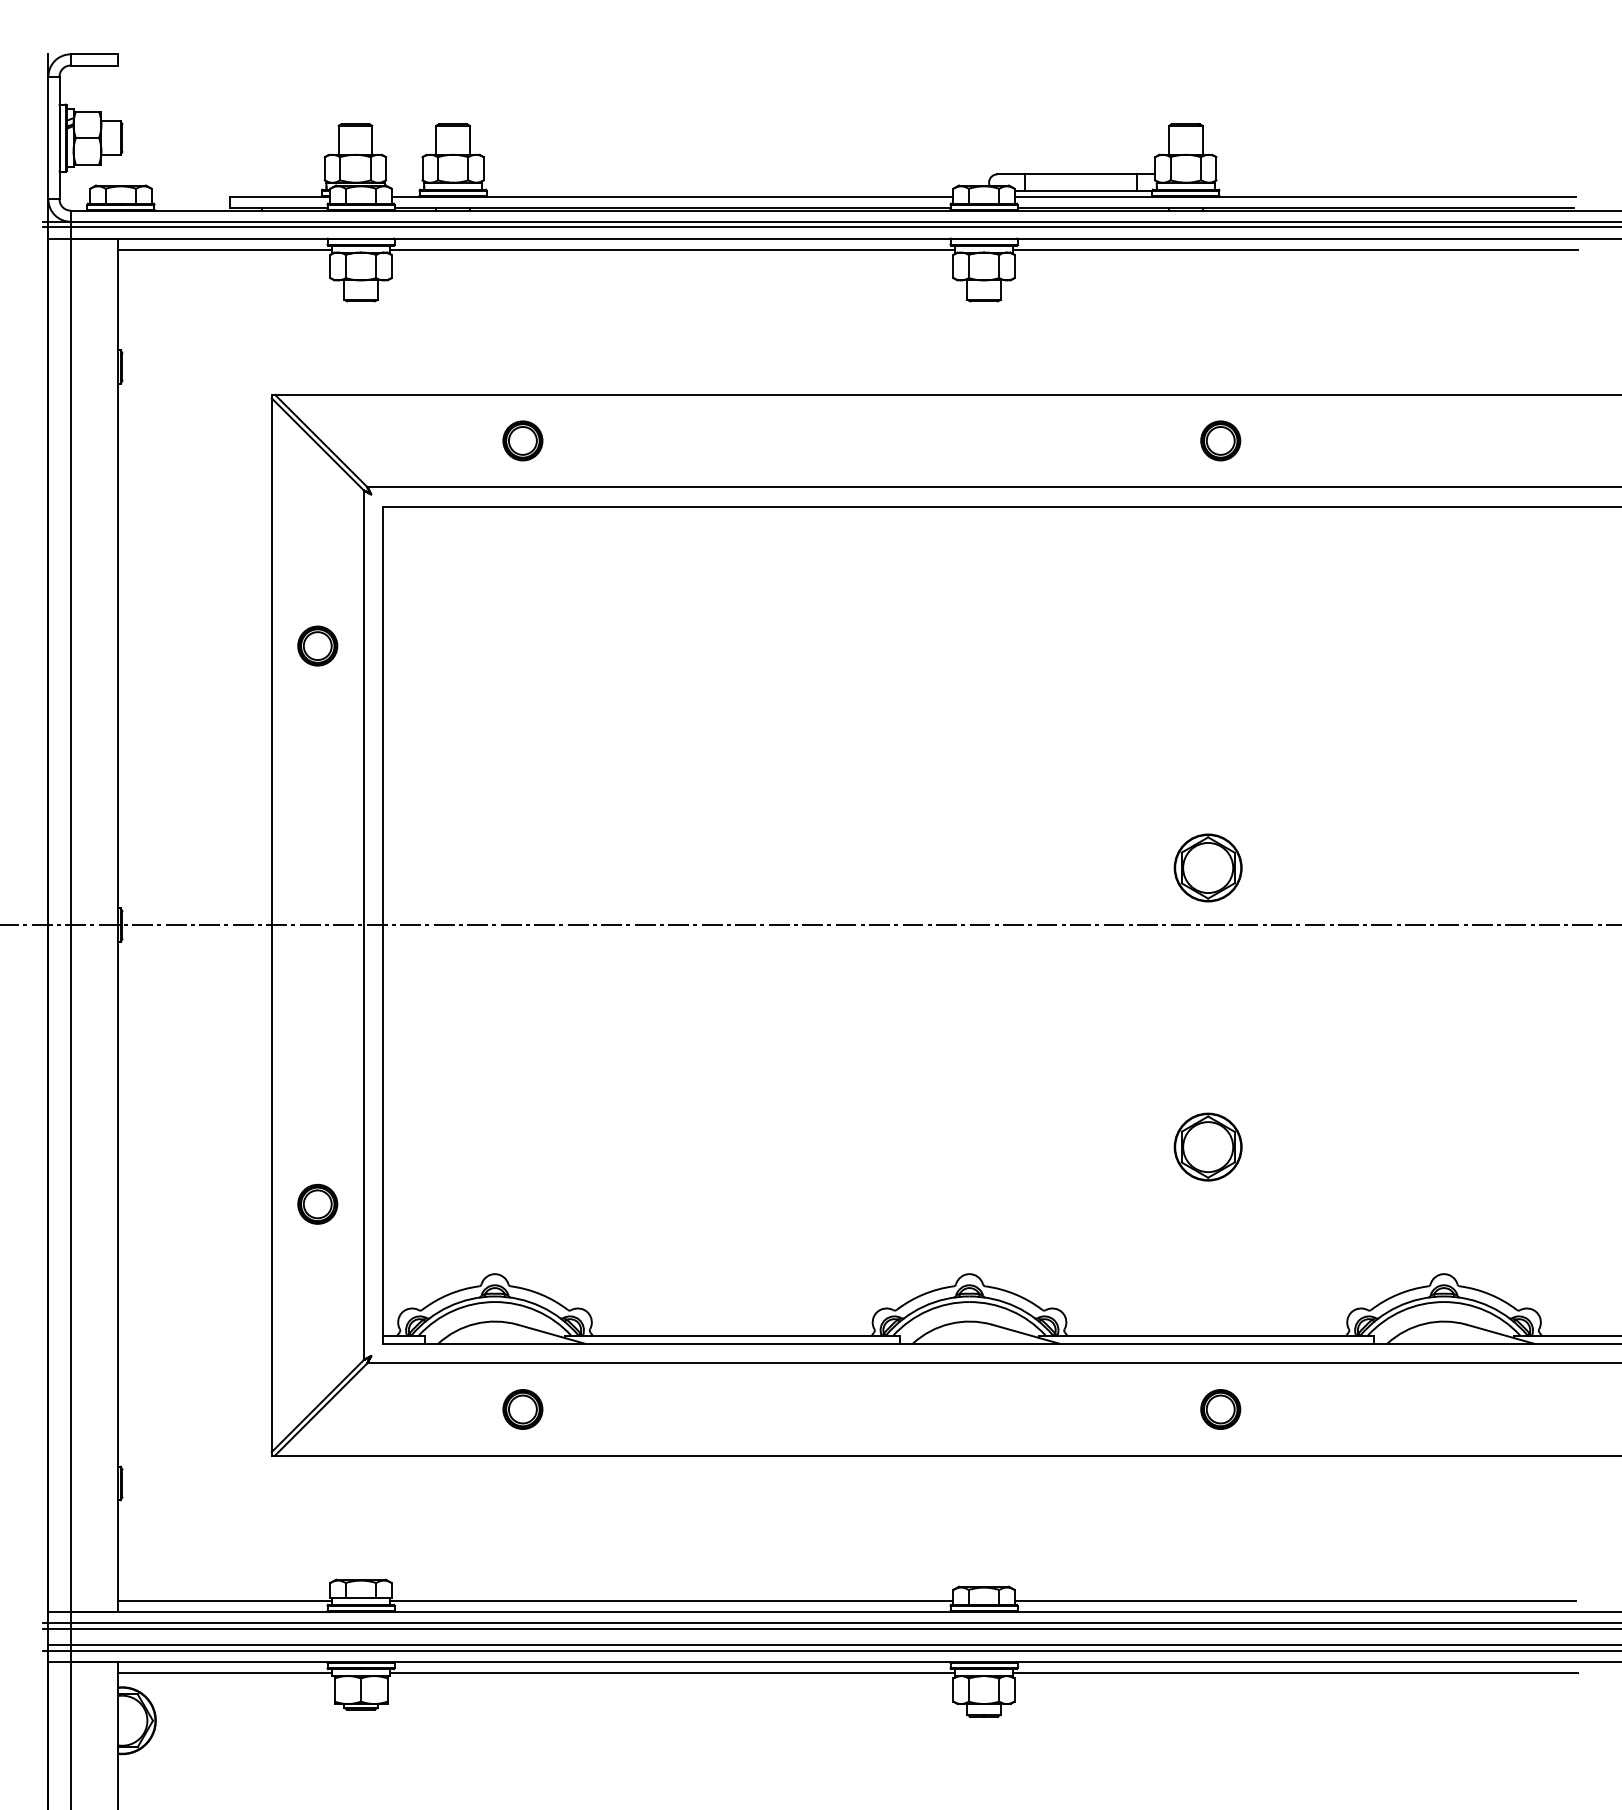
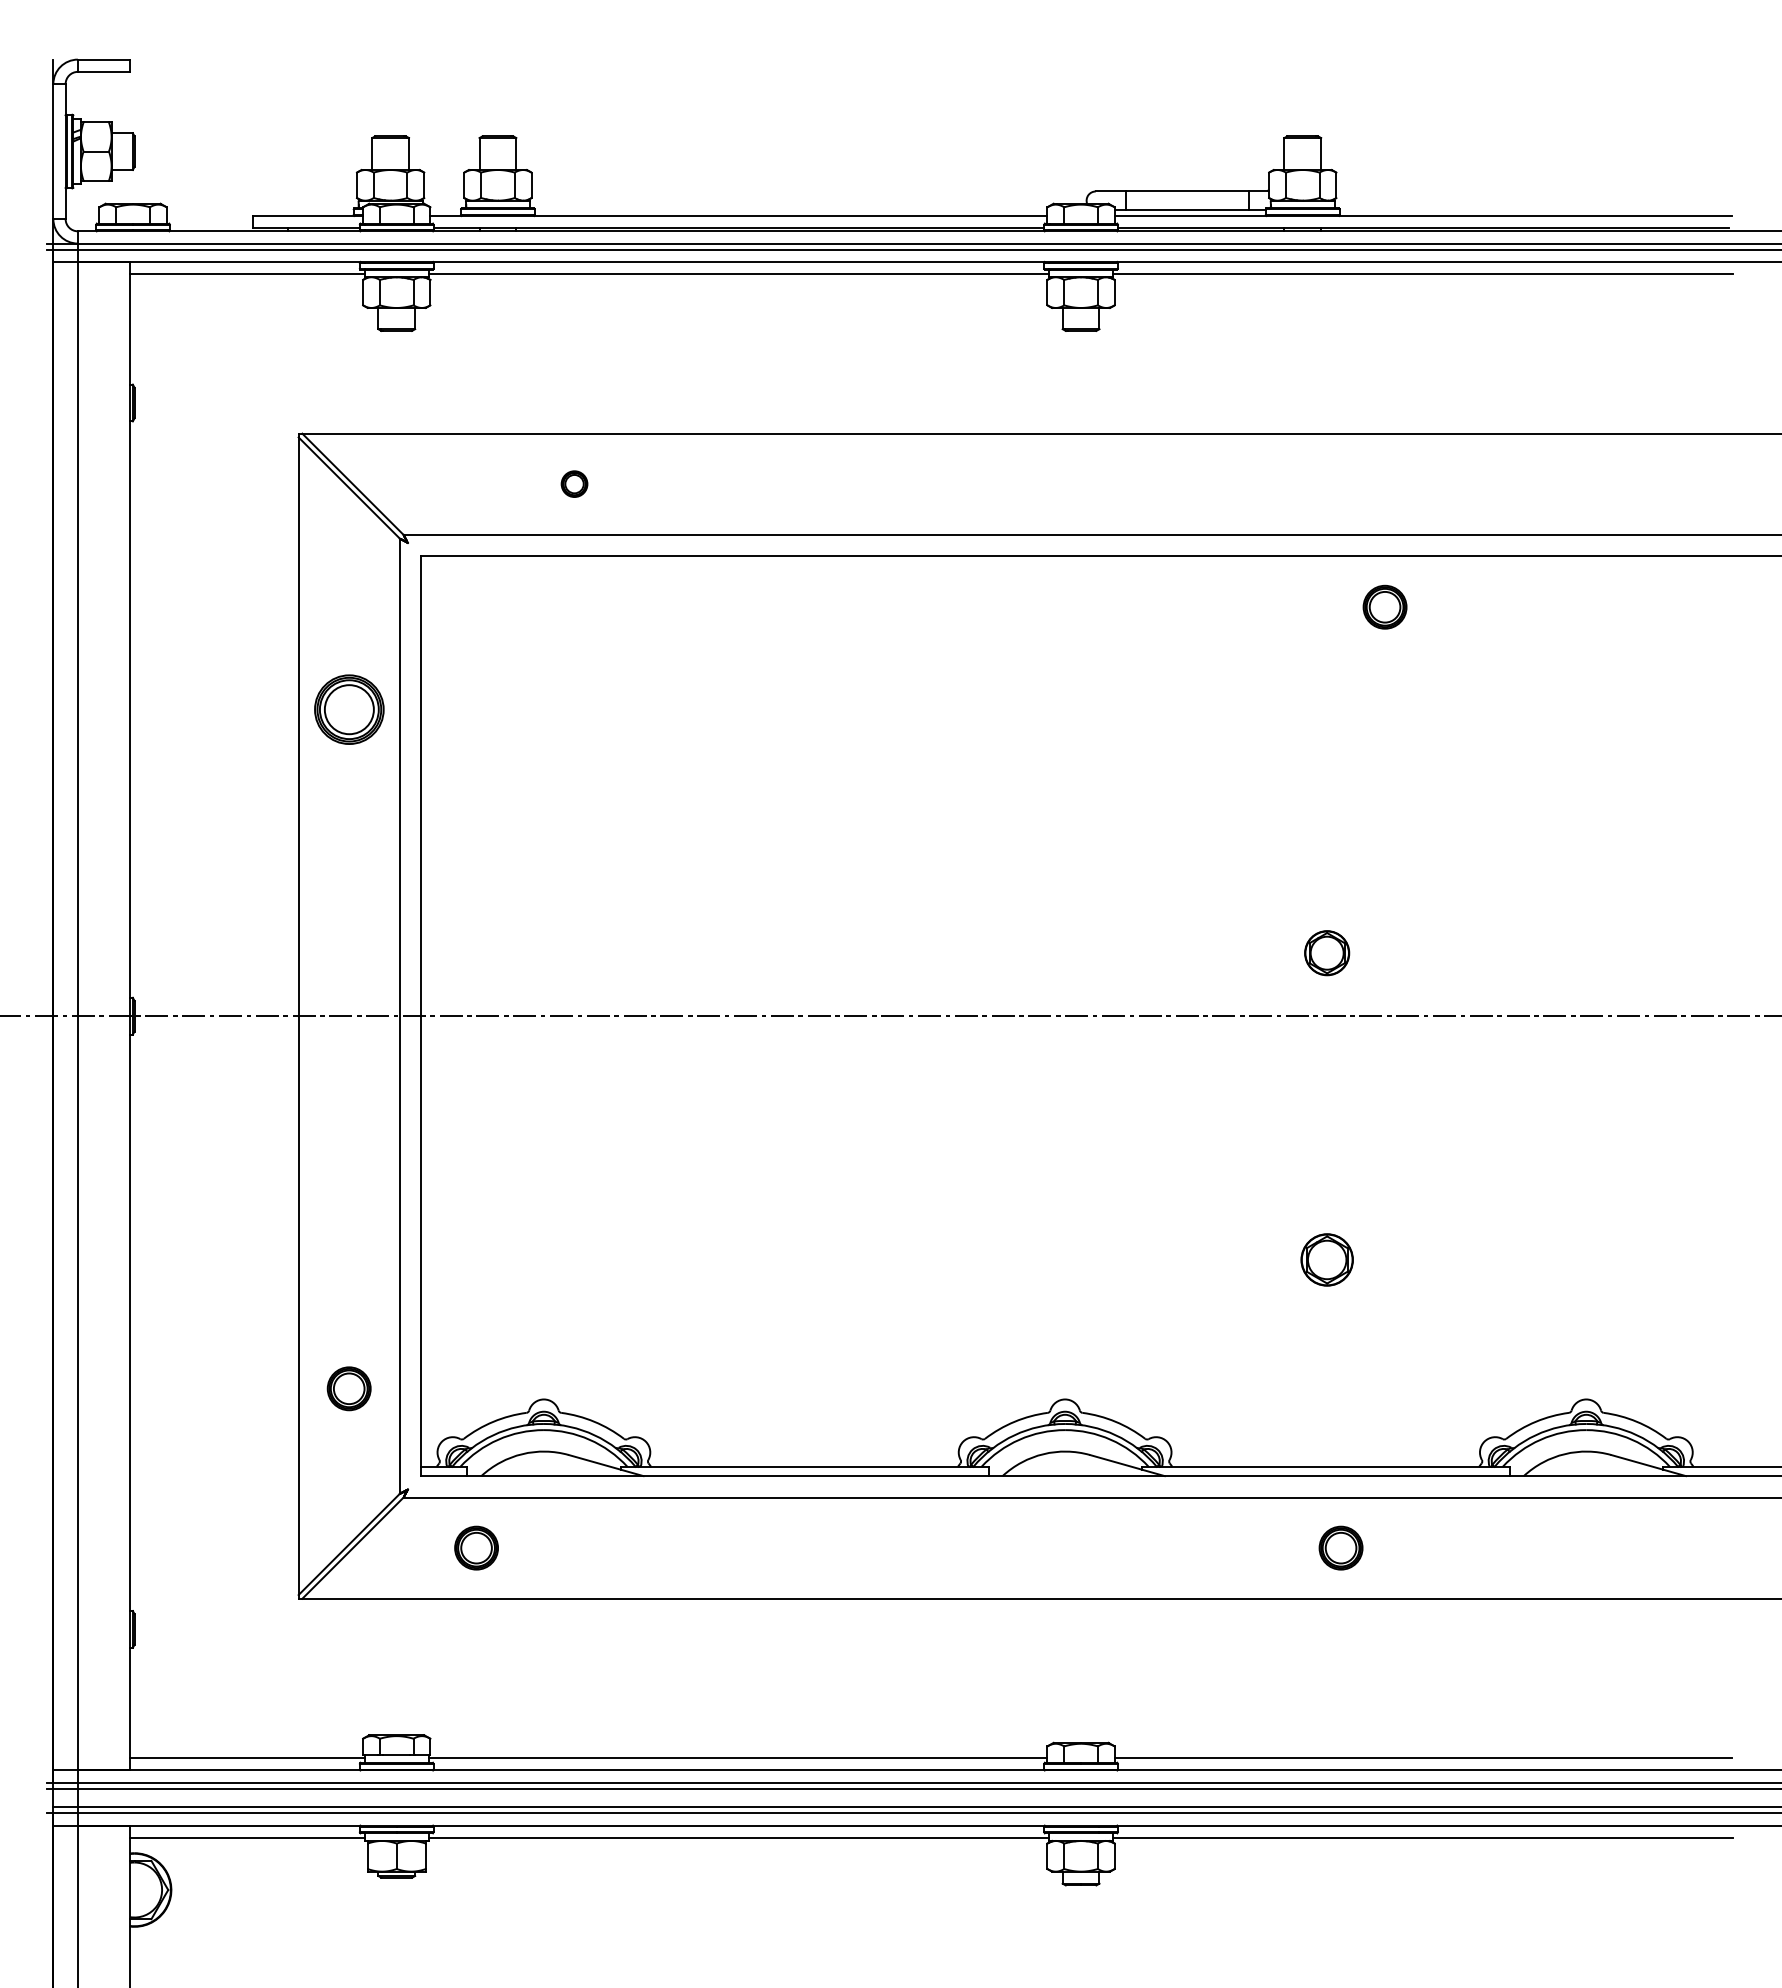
part: (522, 440) -> (574, 483), size x0.6
part: (1220, 440) -> (1384, 606), moved
part: (317, 645) -> (348, 709), size x1.6
part: (1207, 867) -> (1326, 952), size x0.6
part: (1207, 1146) -> (1326, 1259), size x0.7
part: (317, 1204) -> (348, 1388), moved
part: (522, 1408) -> (476, 1547), moved

